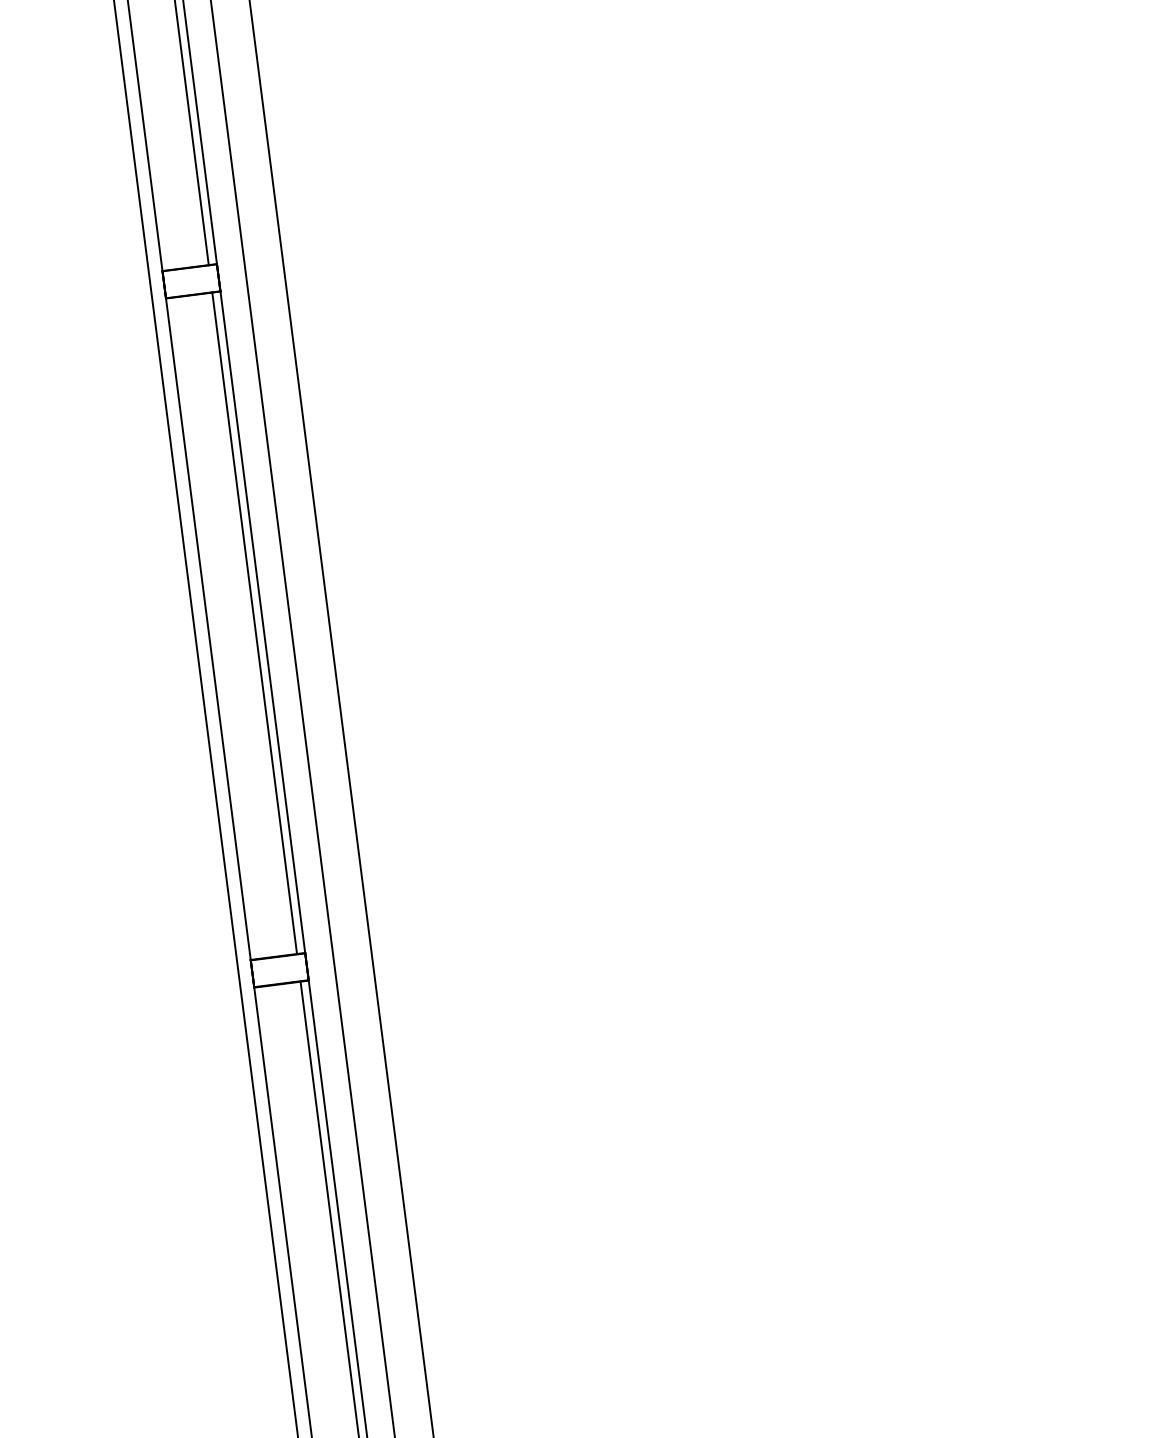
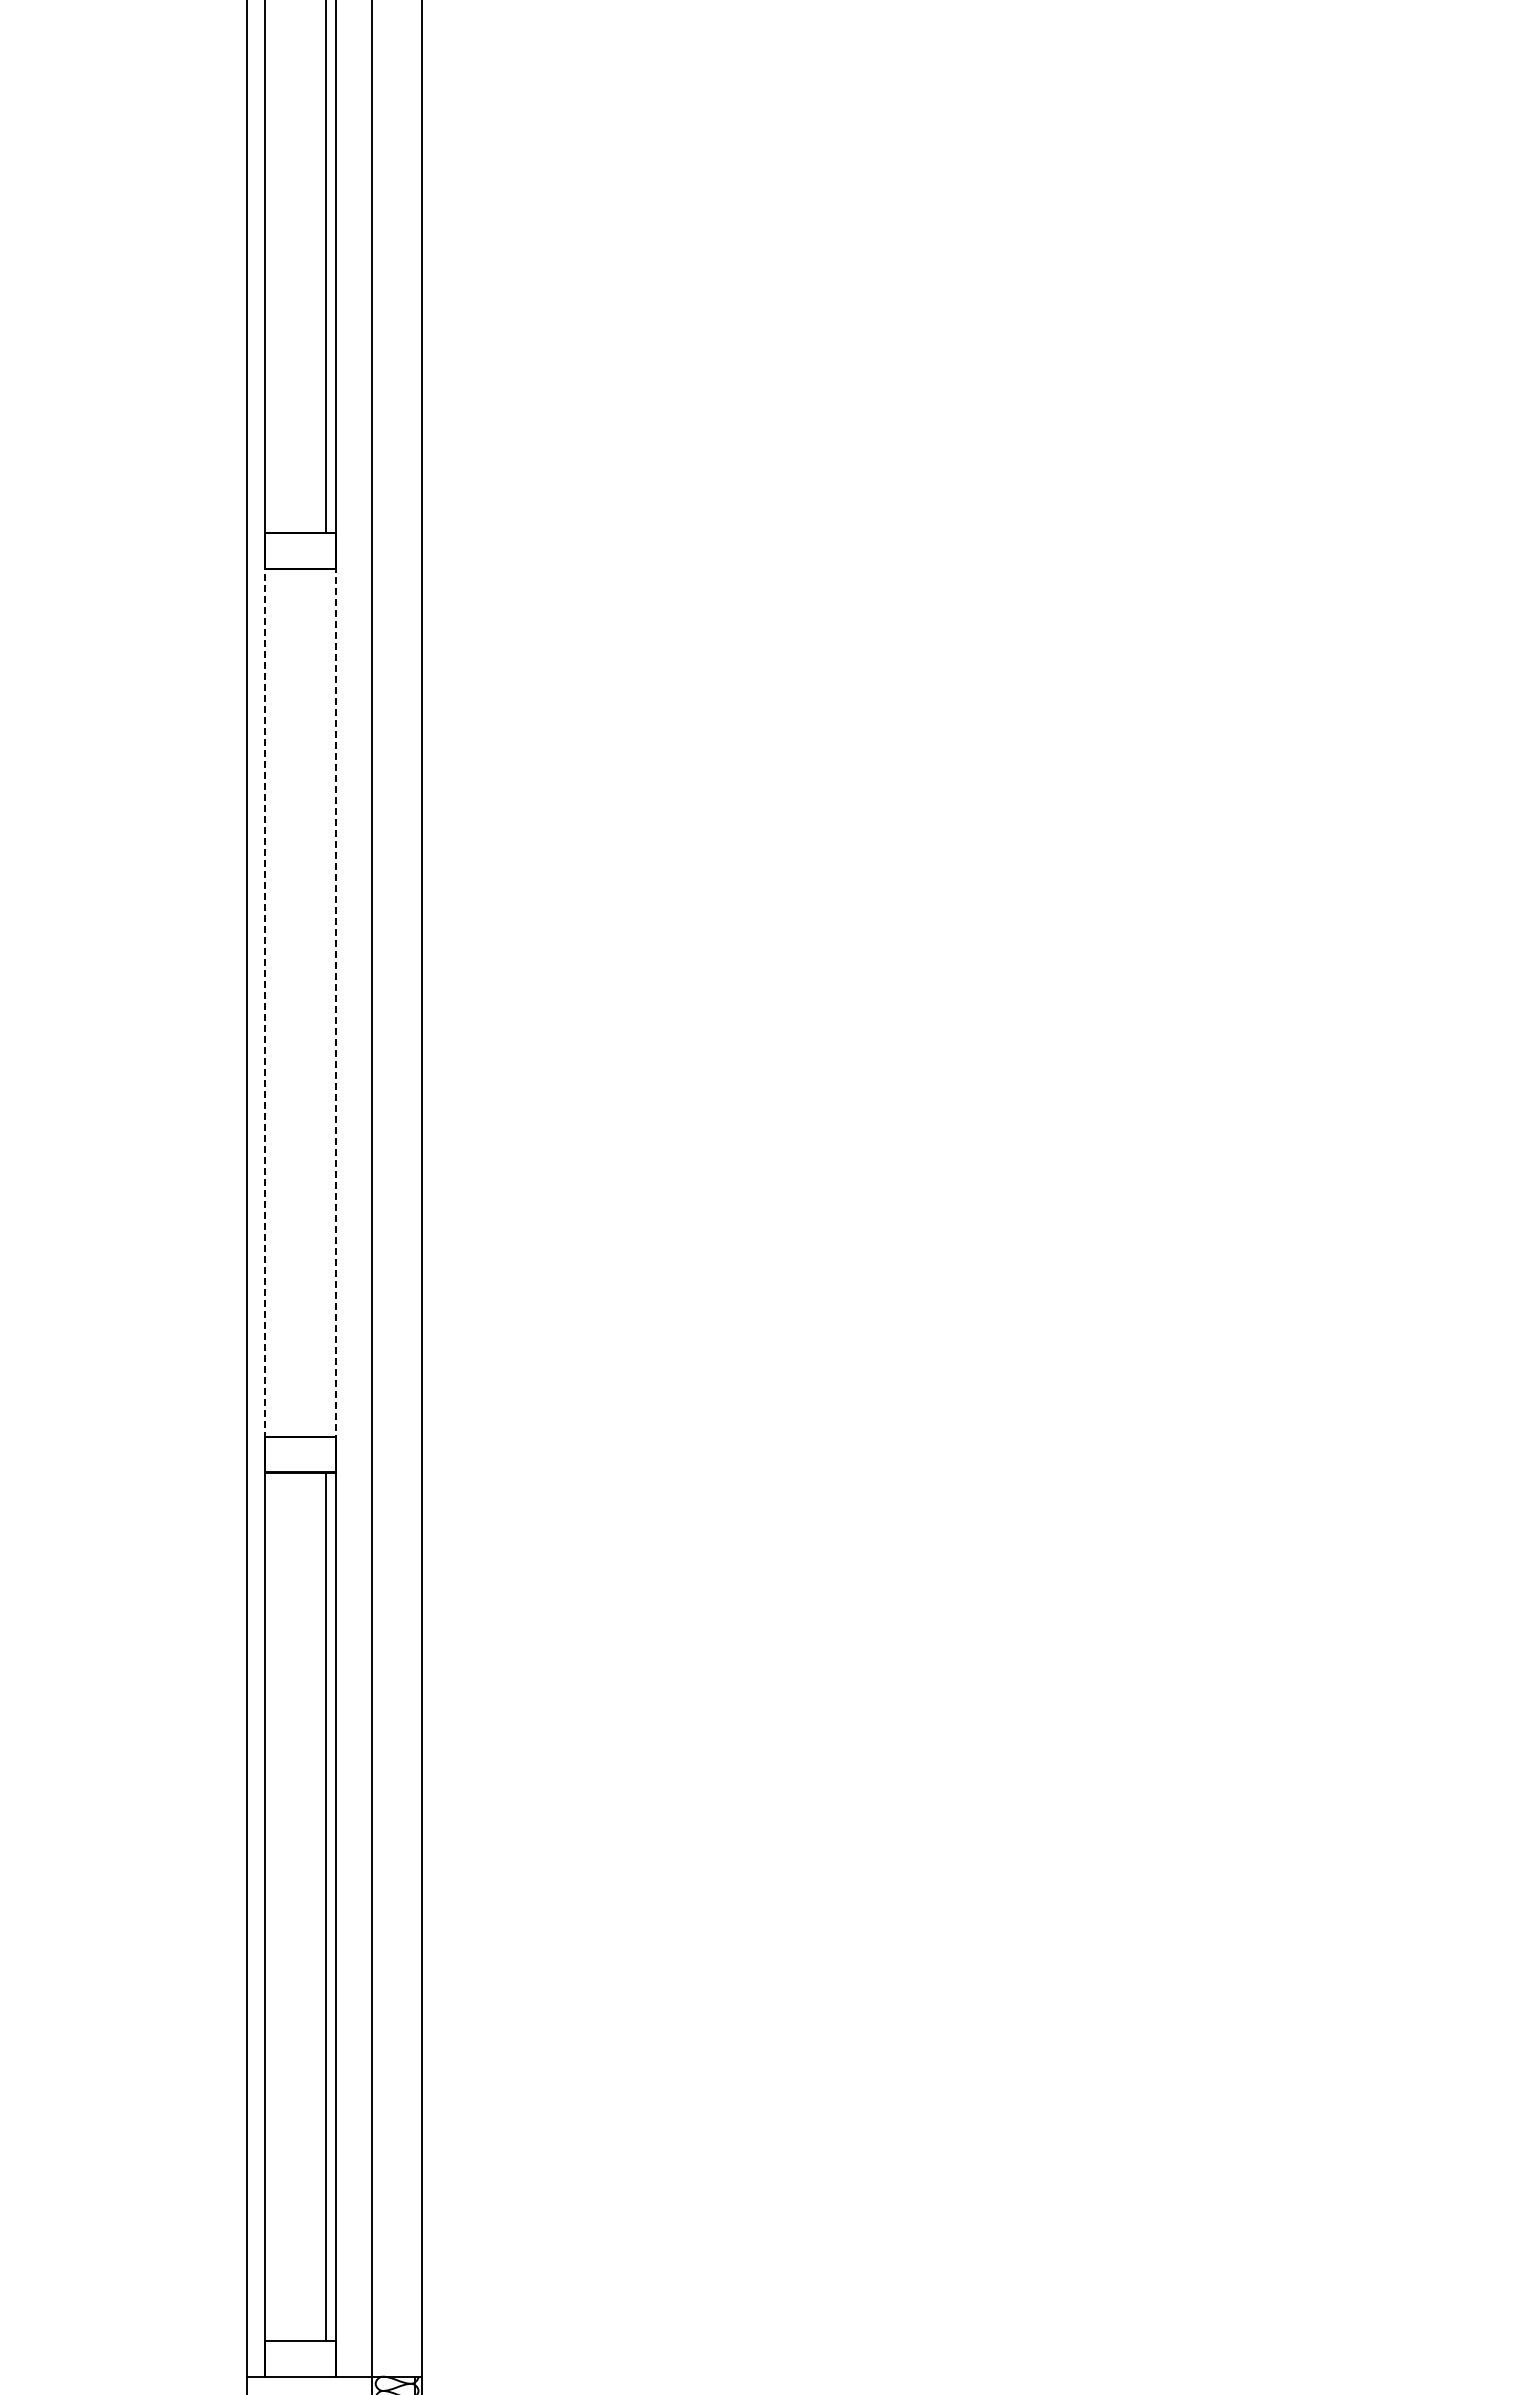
line: (262, 621) -> (336, 1002), solid -> dashed
line: (254, 623) -> (325, 1002), removed
line: (207, 628) -> (264, 1002), solid -> dashed

